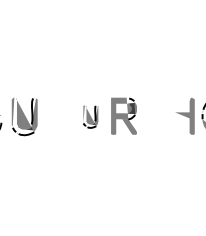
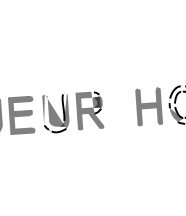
fill: (56, 115) -> (21, 114), added
fill: (179, 115) -> (146, 106), added
part: (90, 116) -> (55, 113), size x1.67

